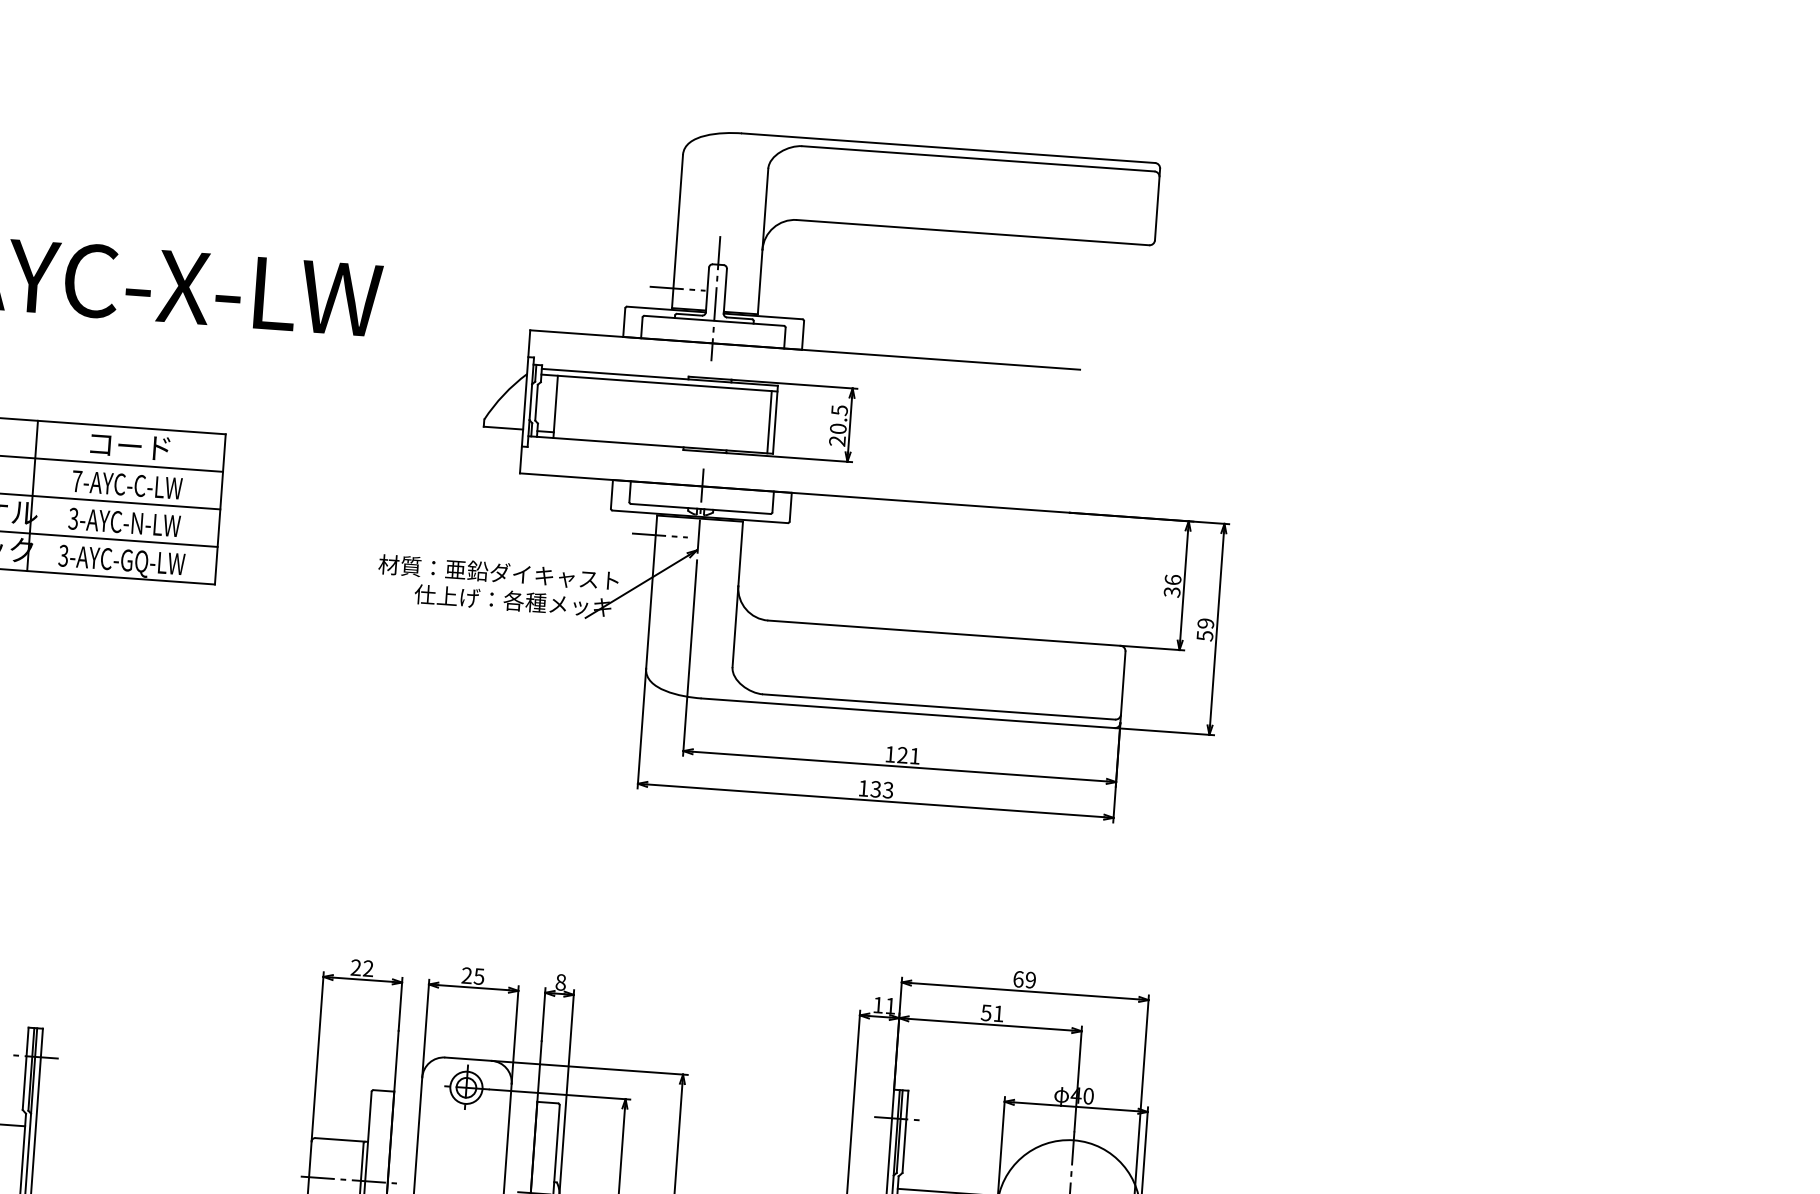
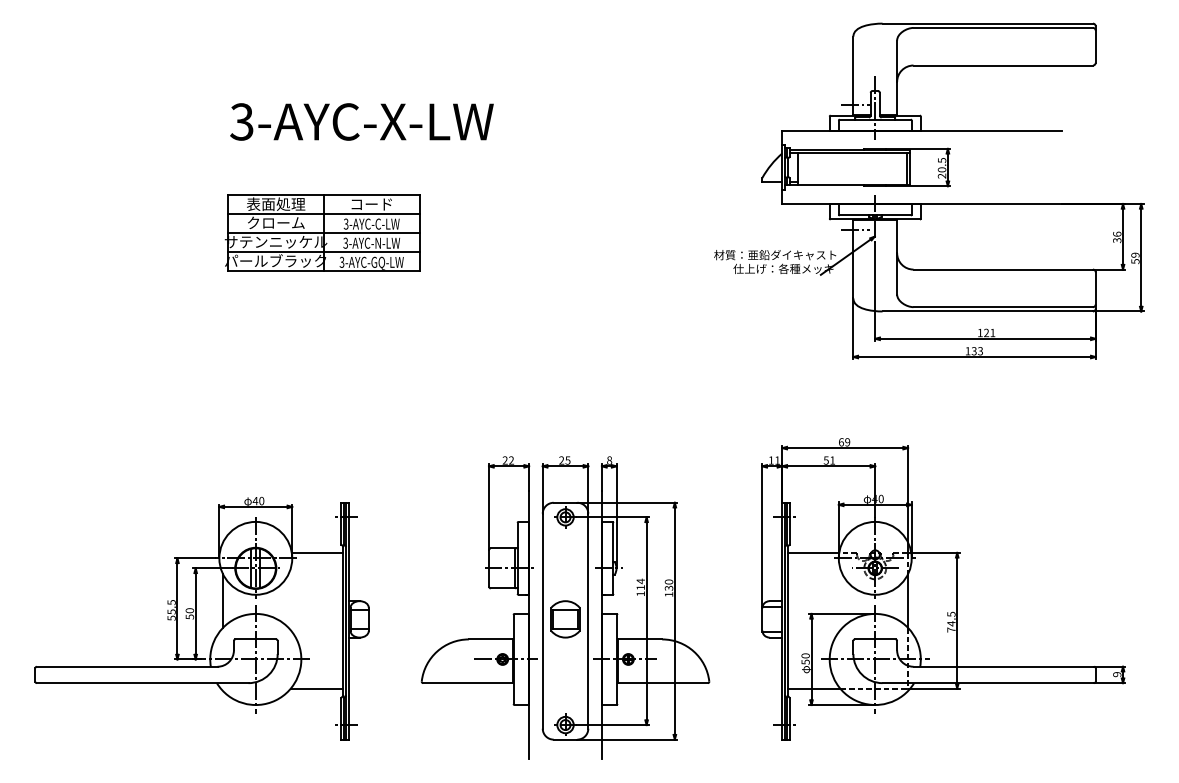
part: (810, 467) -> (929, 190), moved
text: (75, 480) -> (345, 223), 7-AYC-C-LW -> 3-AYC-C-LW

